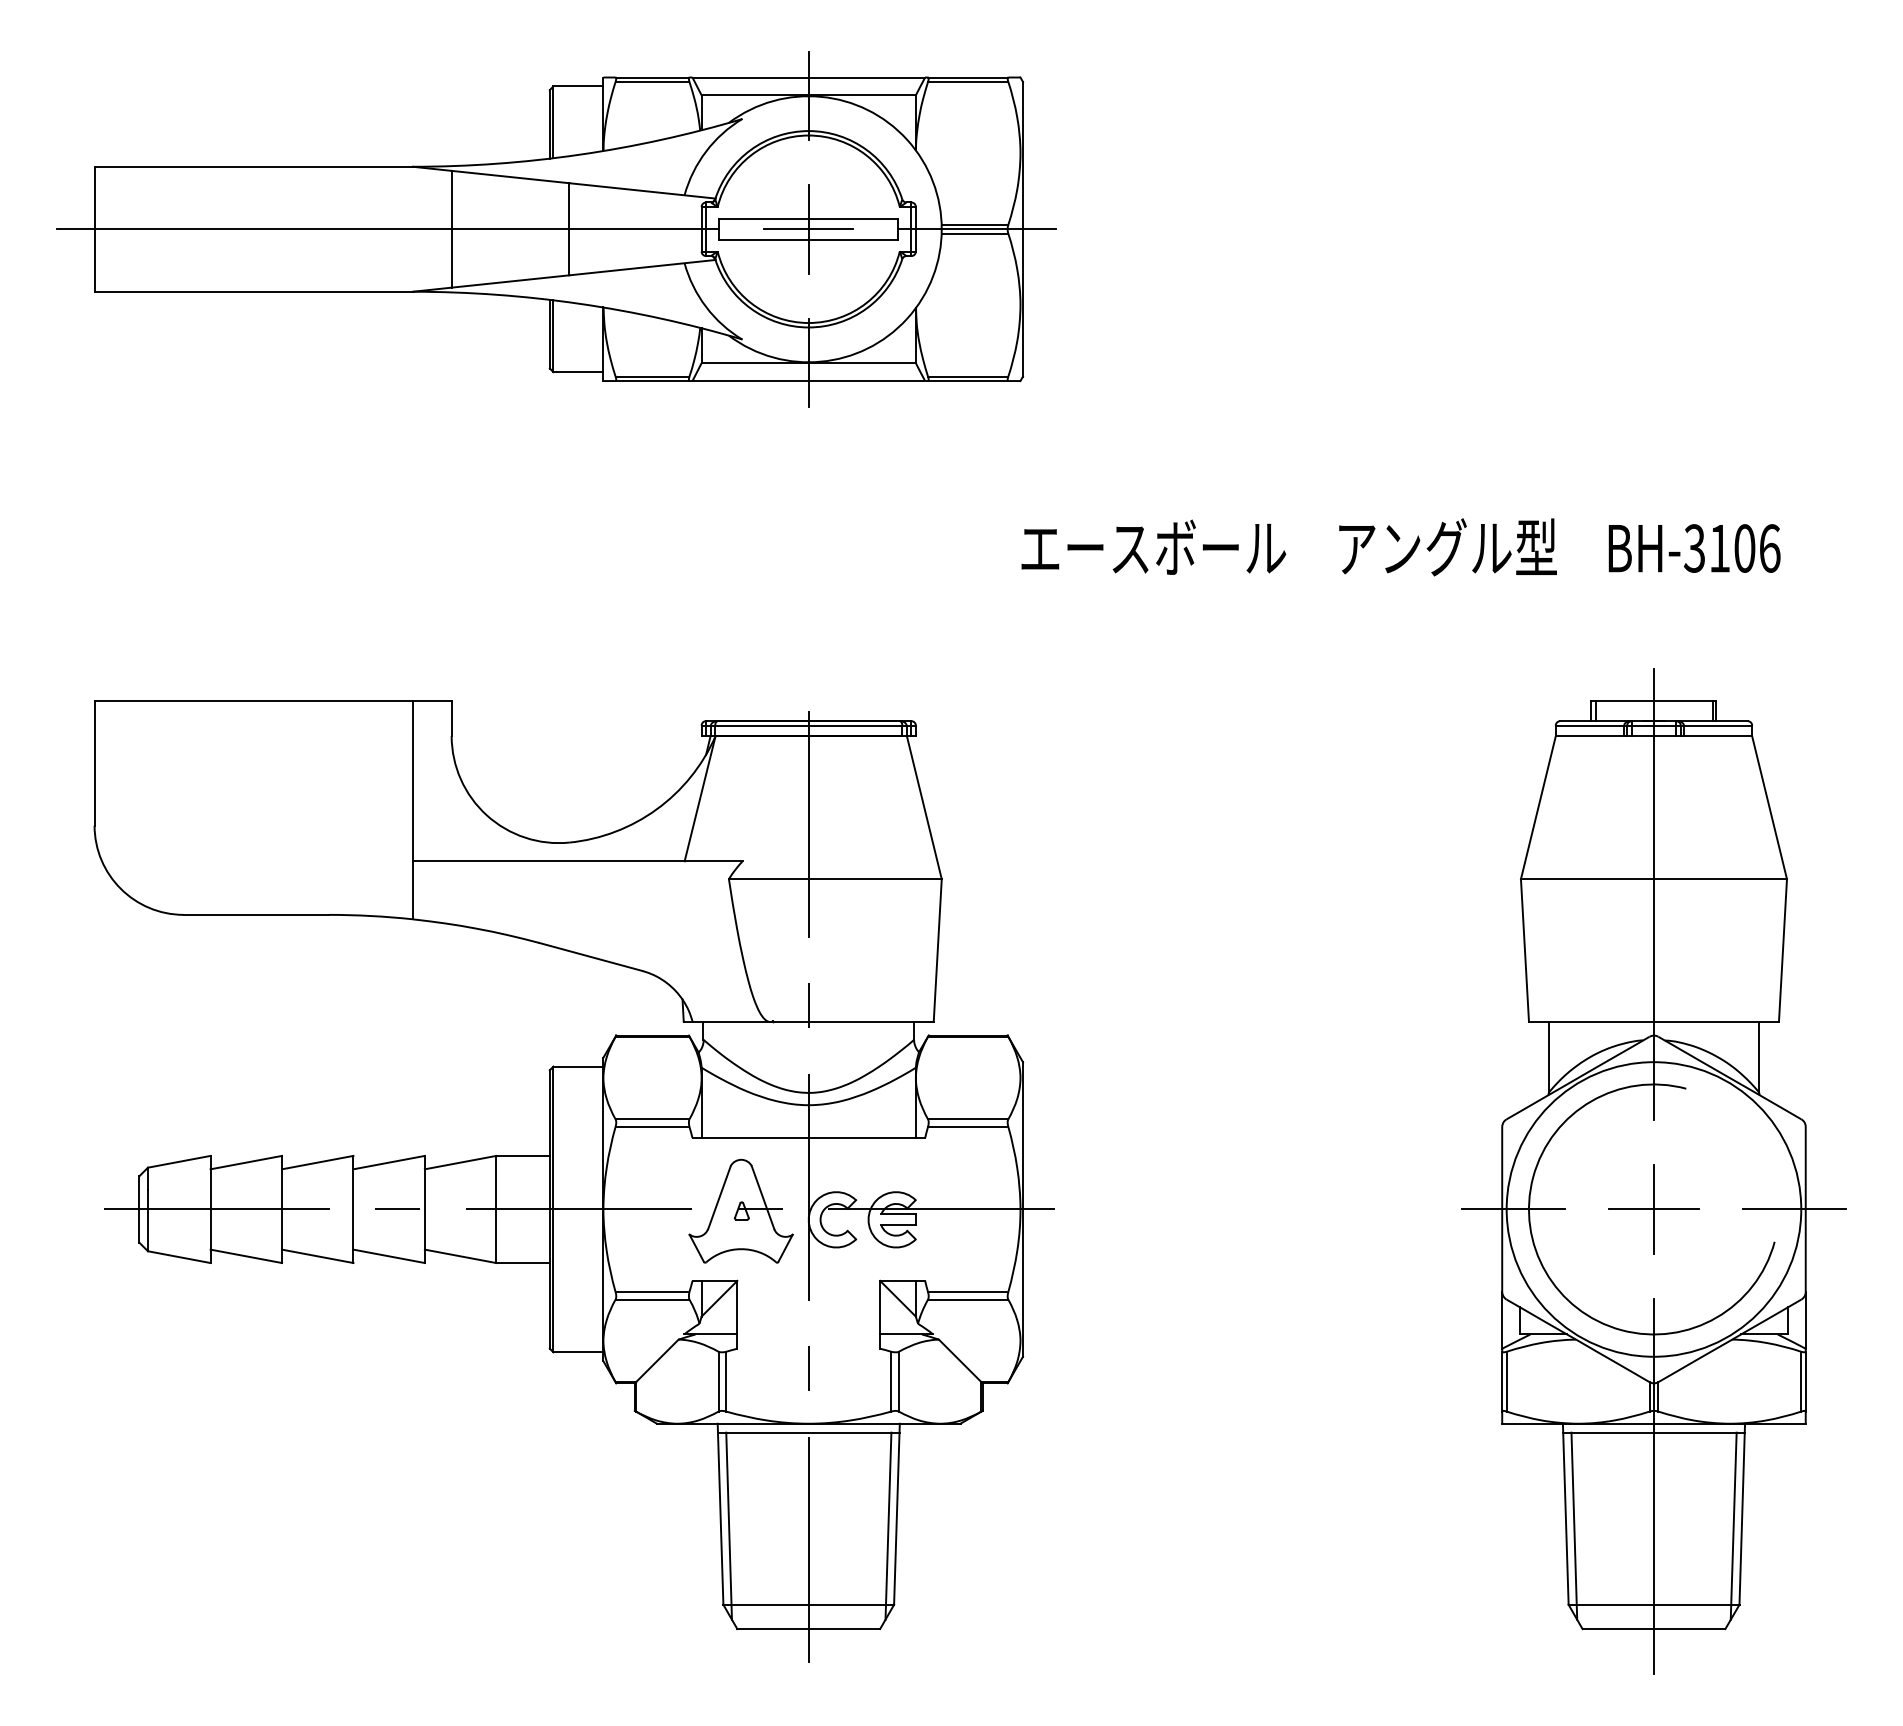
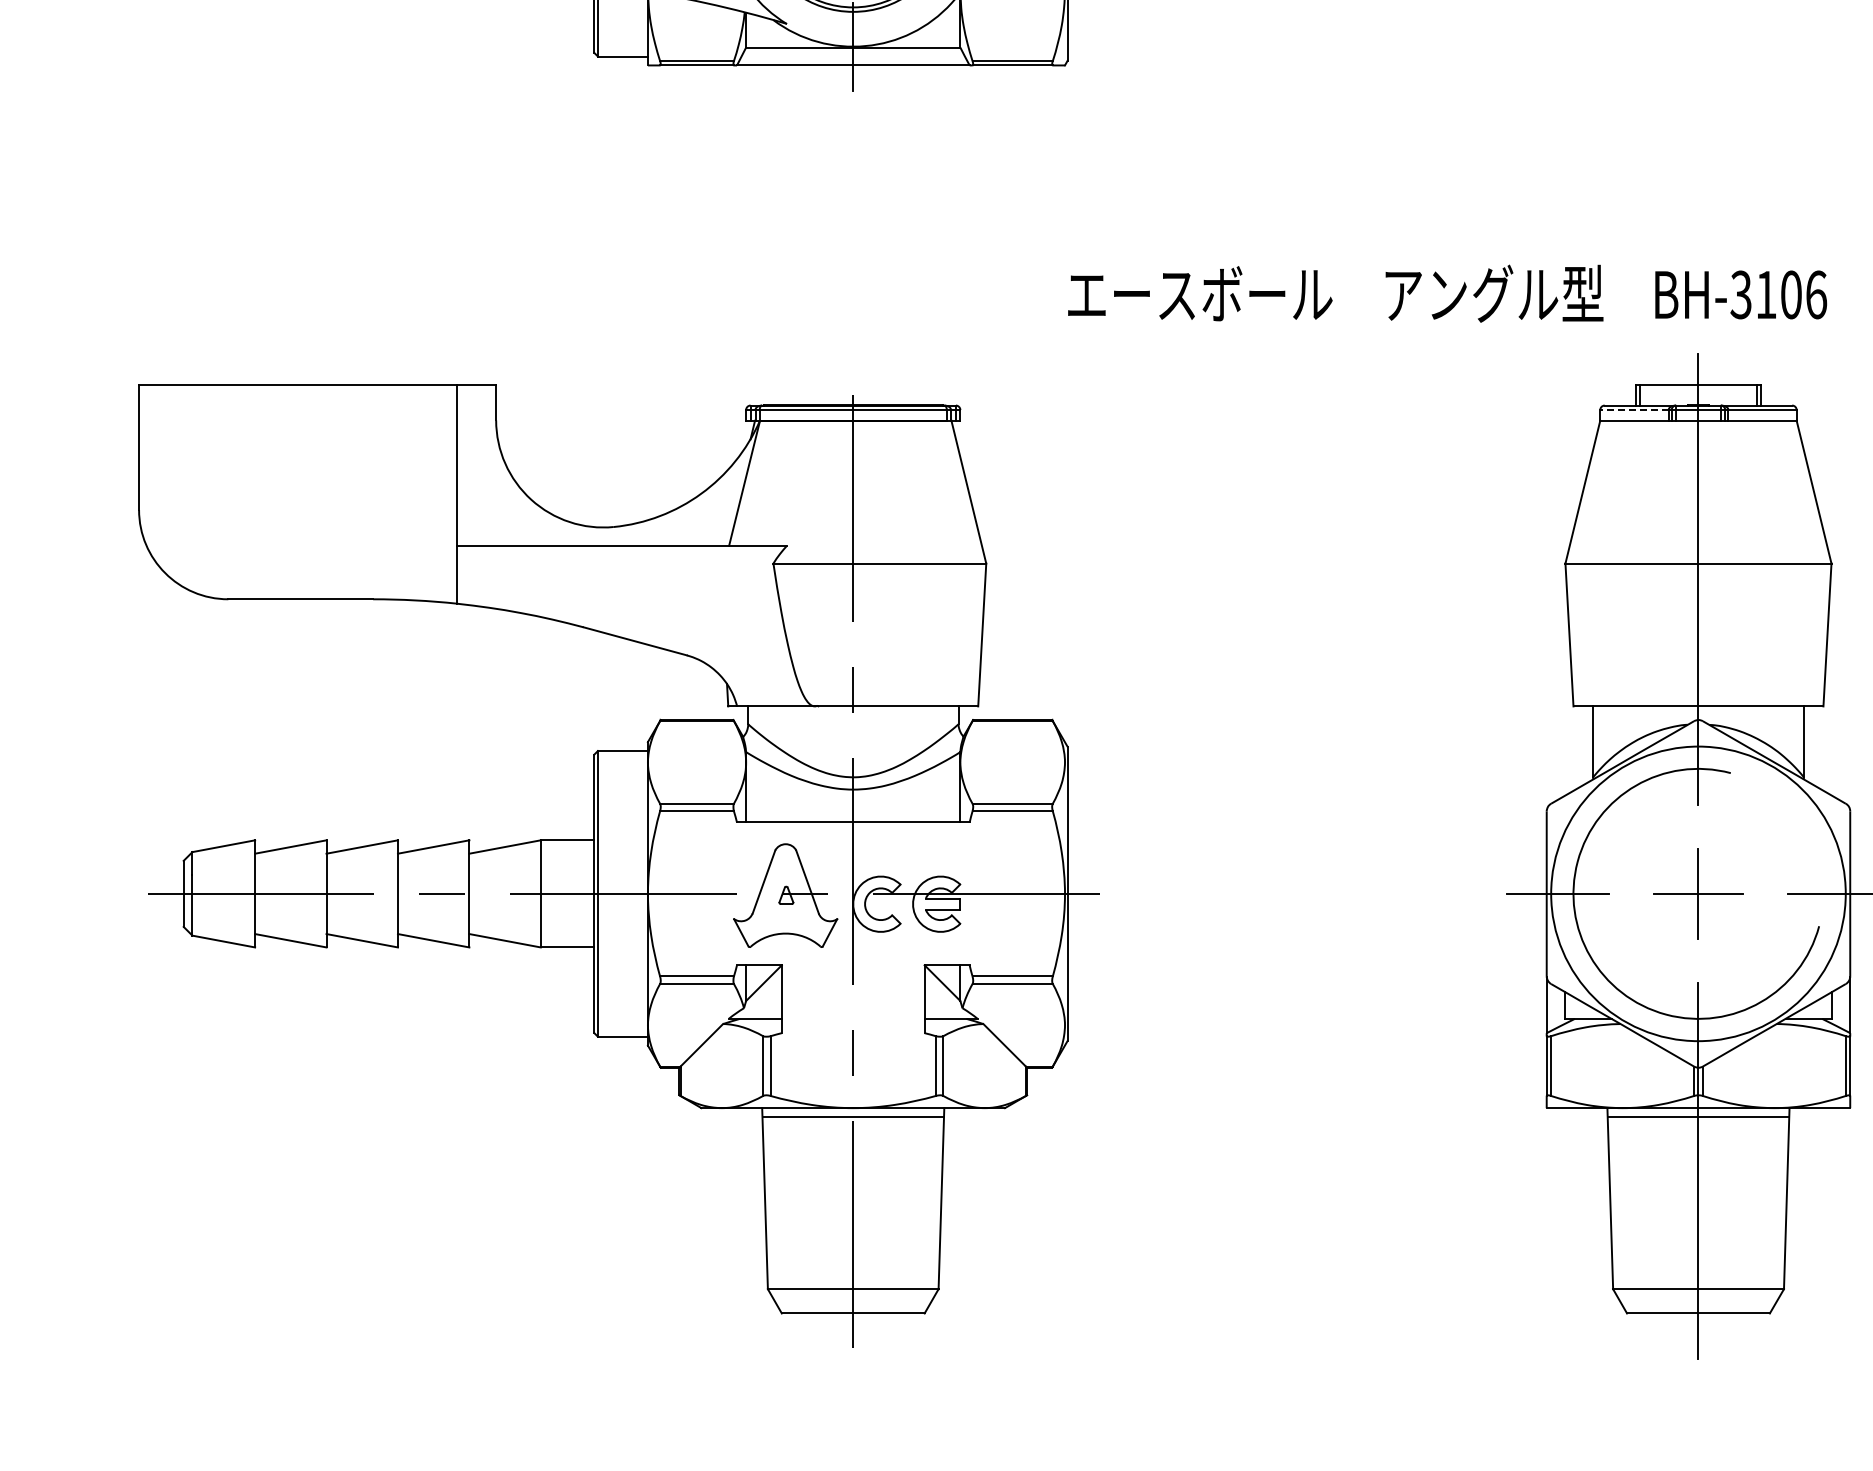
text: (1400, 547) -> (1447, 293), moved
line: (1589, 725) -> (1634, 409), solid -> dashed
line: (728, 1525) -> (773, 1209), removed
line: (888, 1525) -> (933, 1209), removed
line: (1574, 1525) -> (1619, 1209), removed
line: (1733, 1525) -> (1778, 1209), removed

